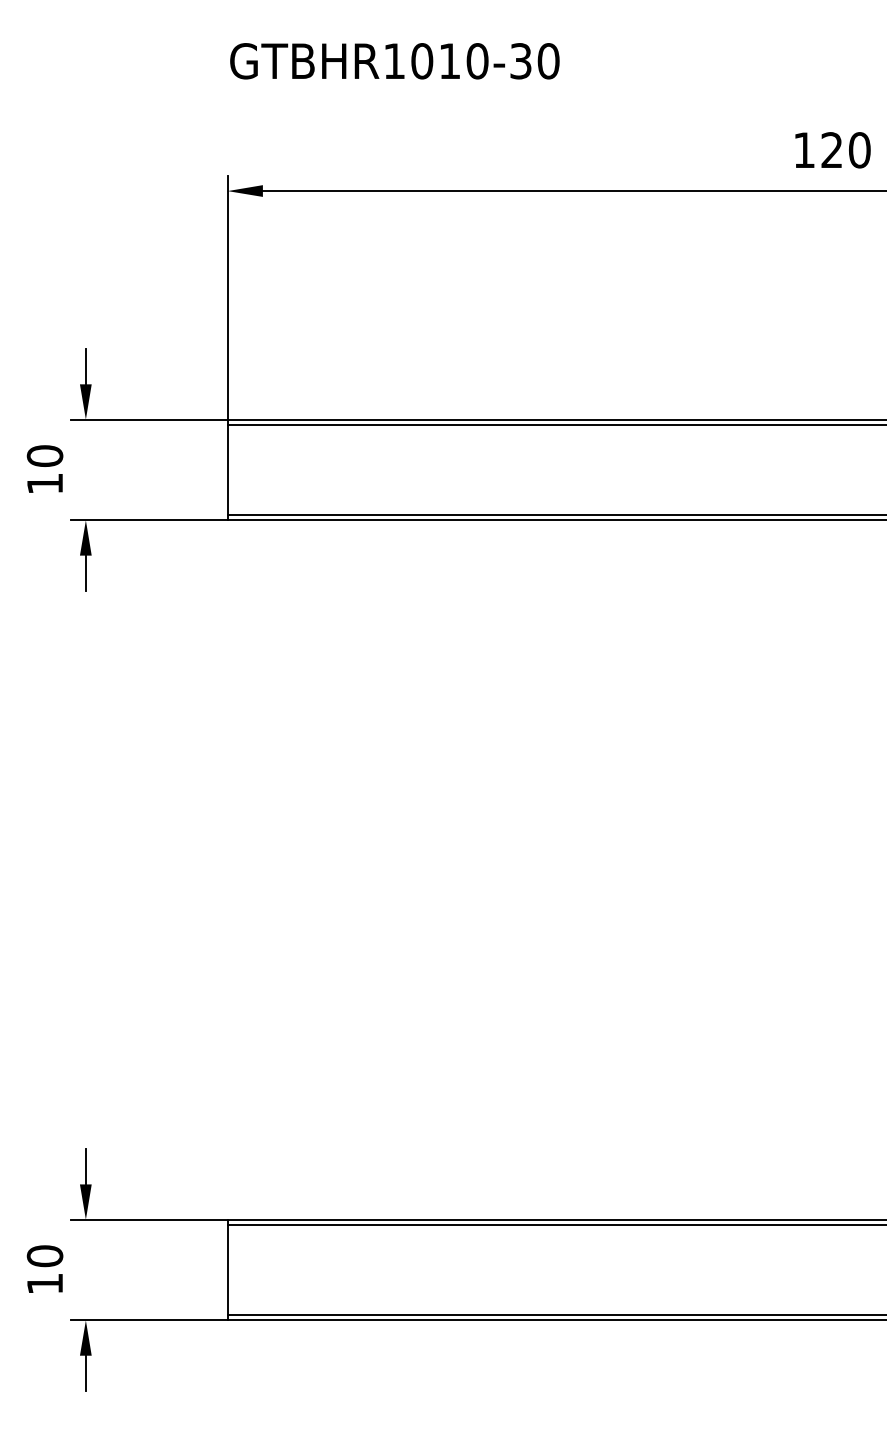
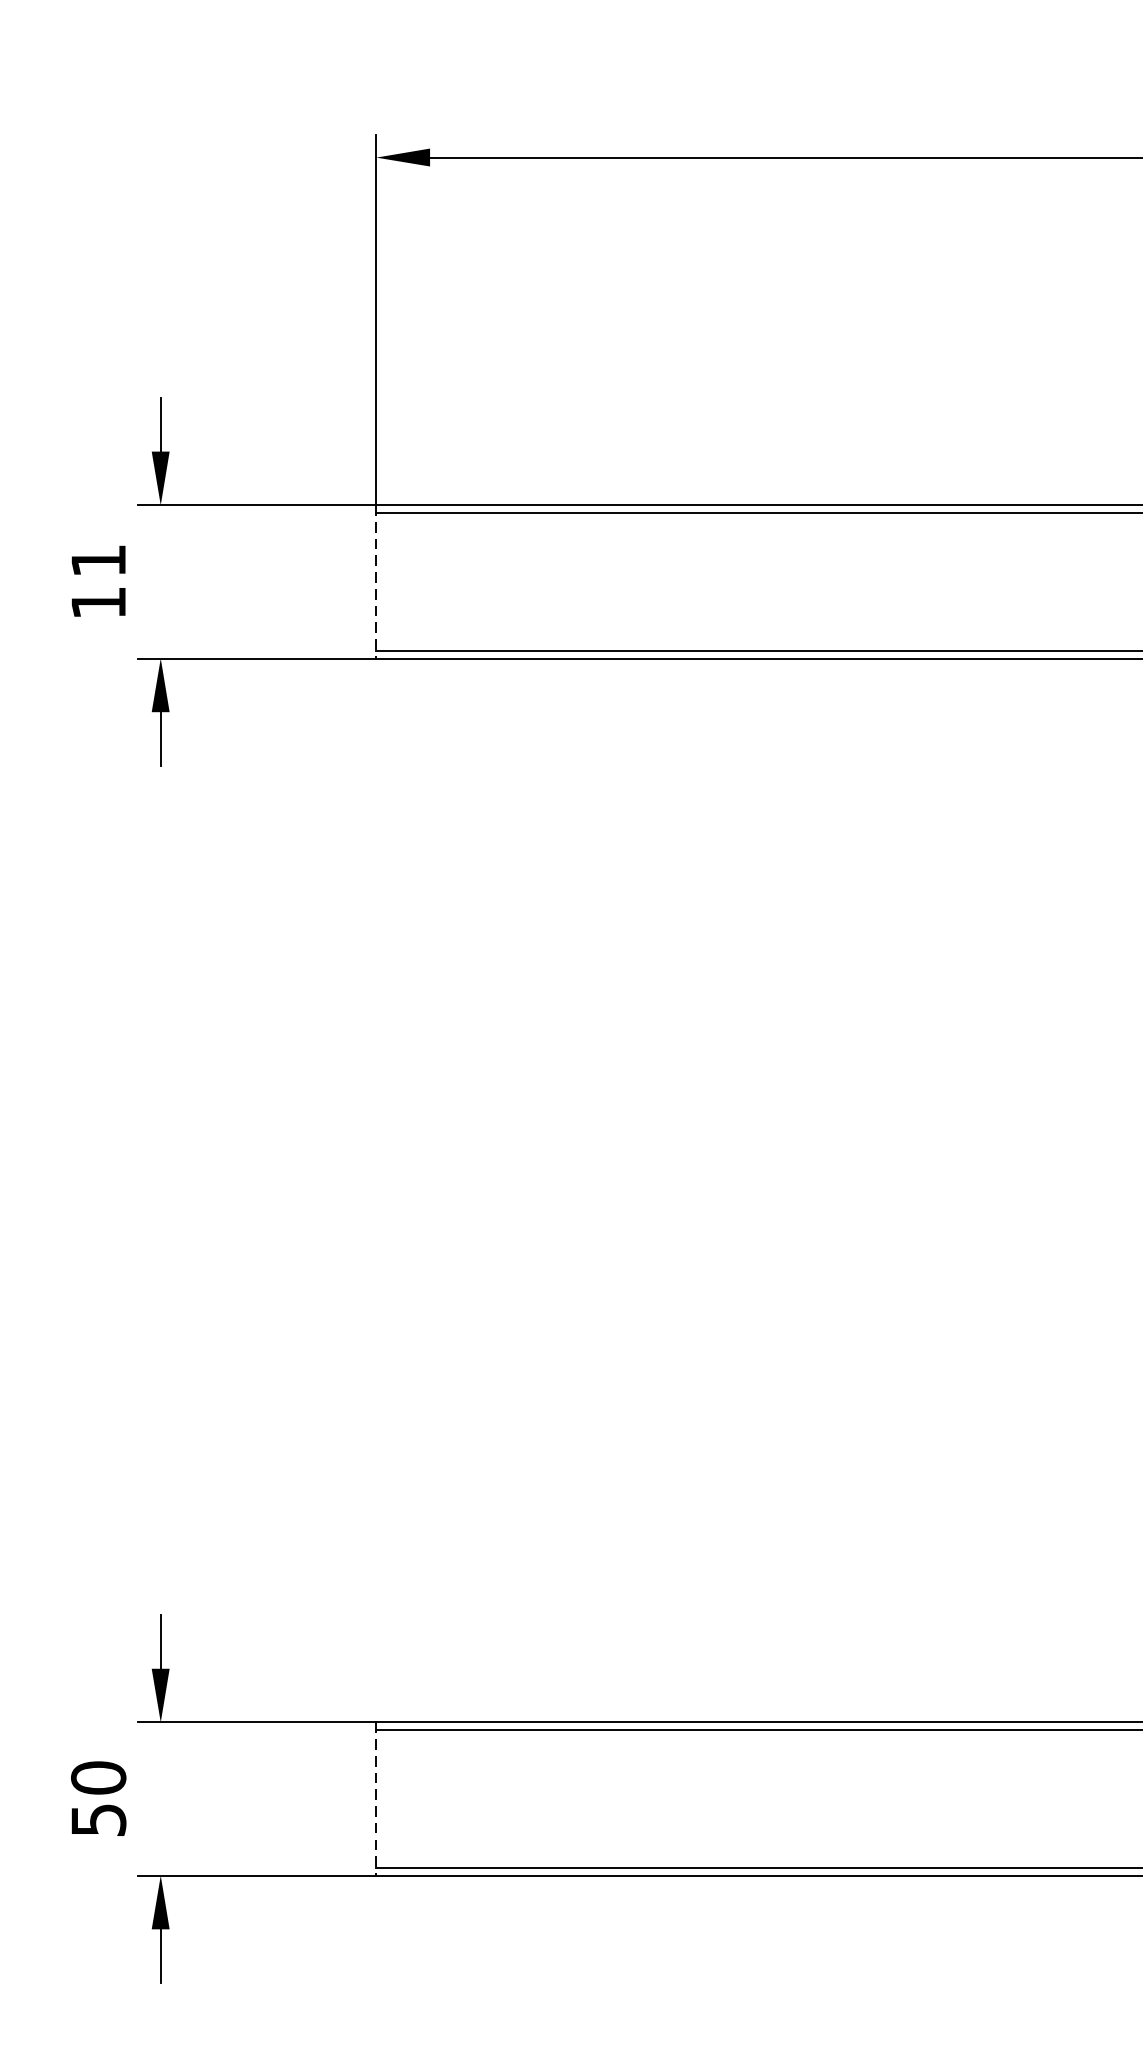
text: (44, 455) -> (97, 559), 10 -> 11
line: (227, 470) -> (376, 582), solid -> dashed
line: (227, 1270) -> (376, 1799), solid -> dashed
text: (45, 1283) -> (99, 1819), 10 -> 50

